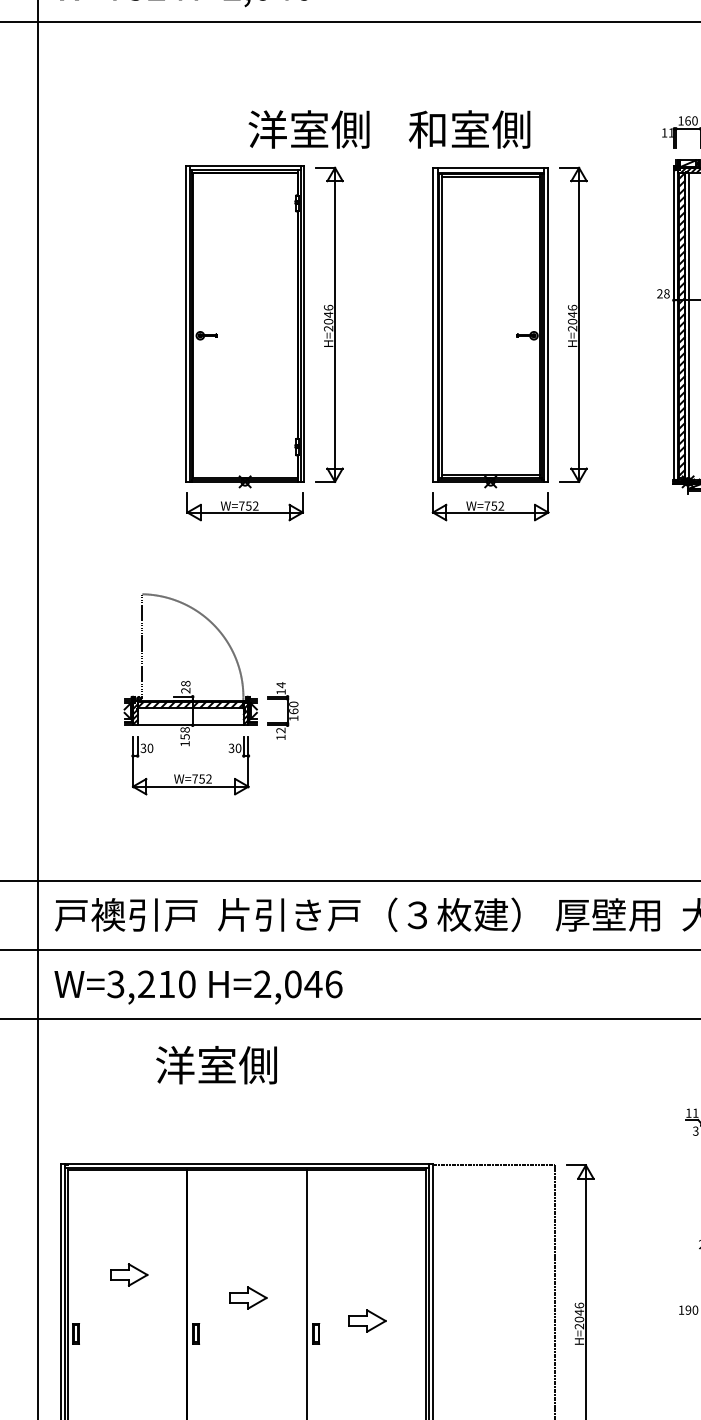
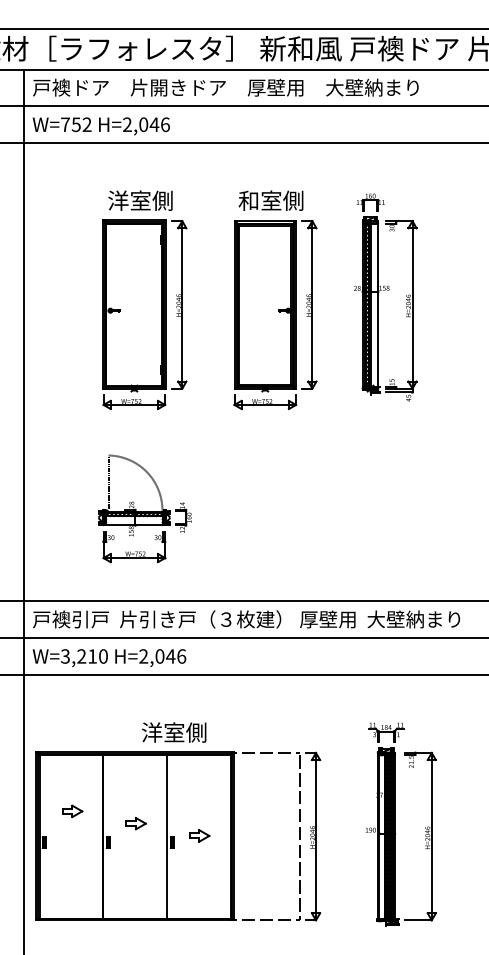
text: (309, 129) -> (140, 200), moved
text: (468, 129) -> (270, 200), moved
part: (209, 693) -> (144, 508), moved
text: (217, 1065) -> (174, 732), moved

